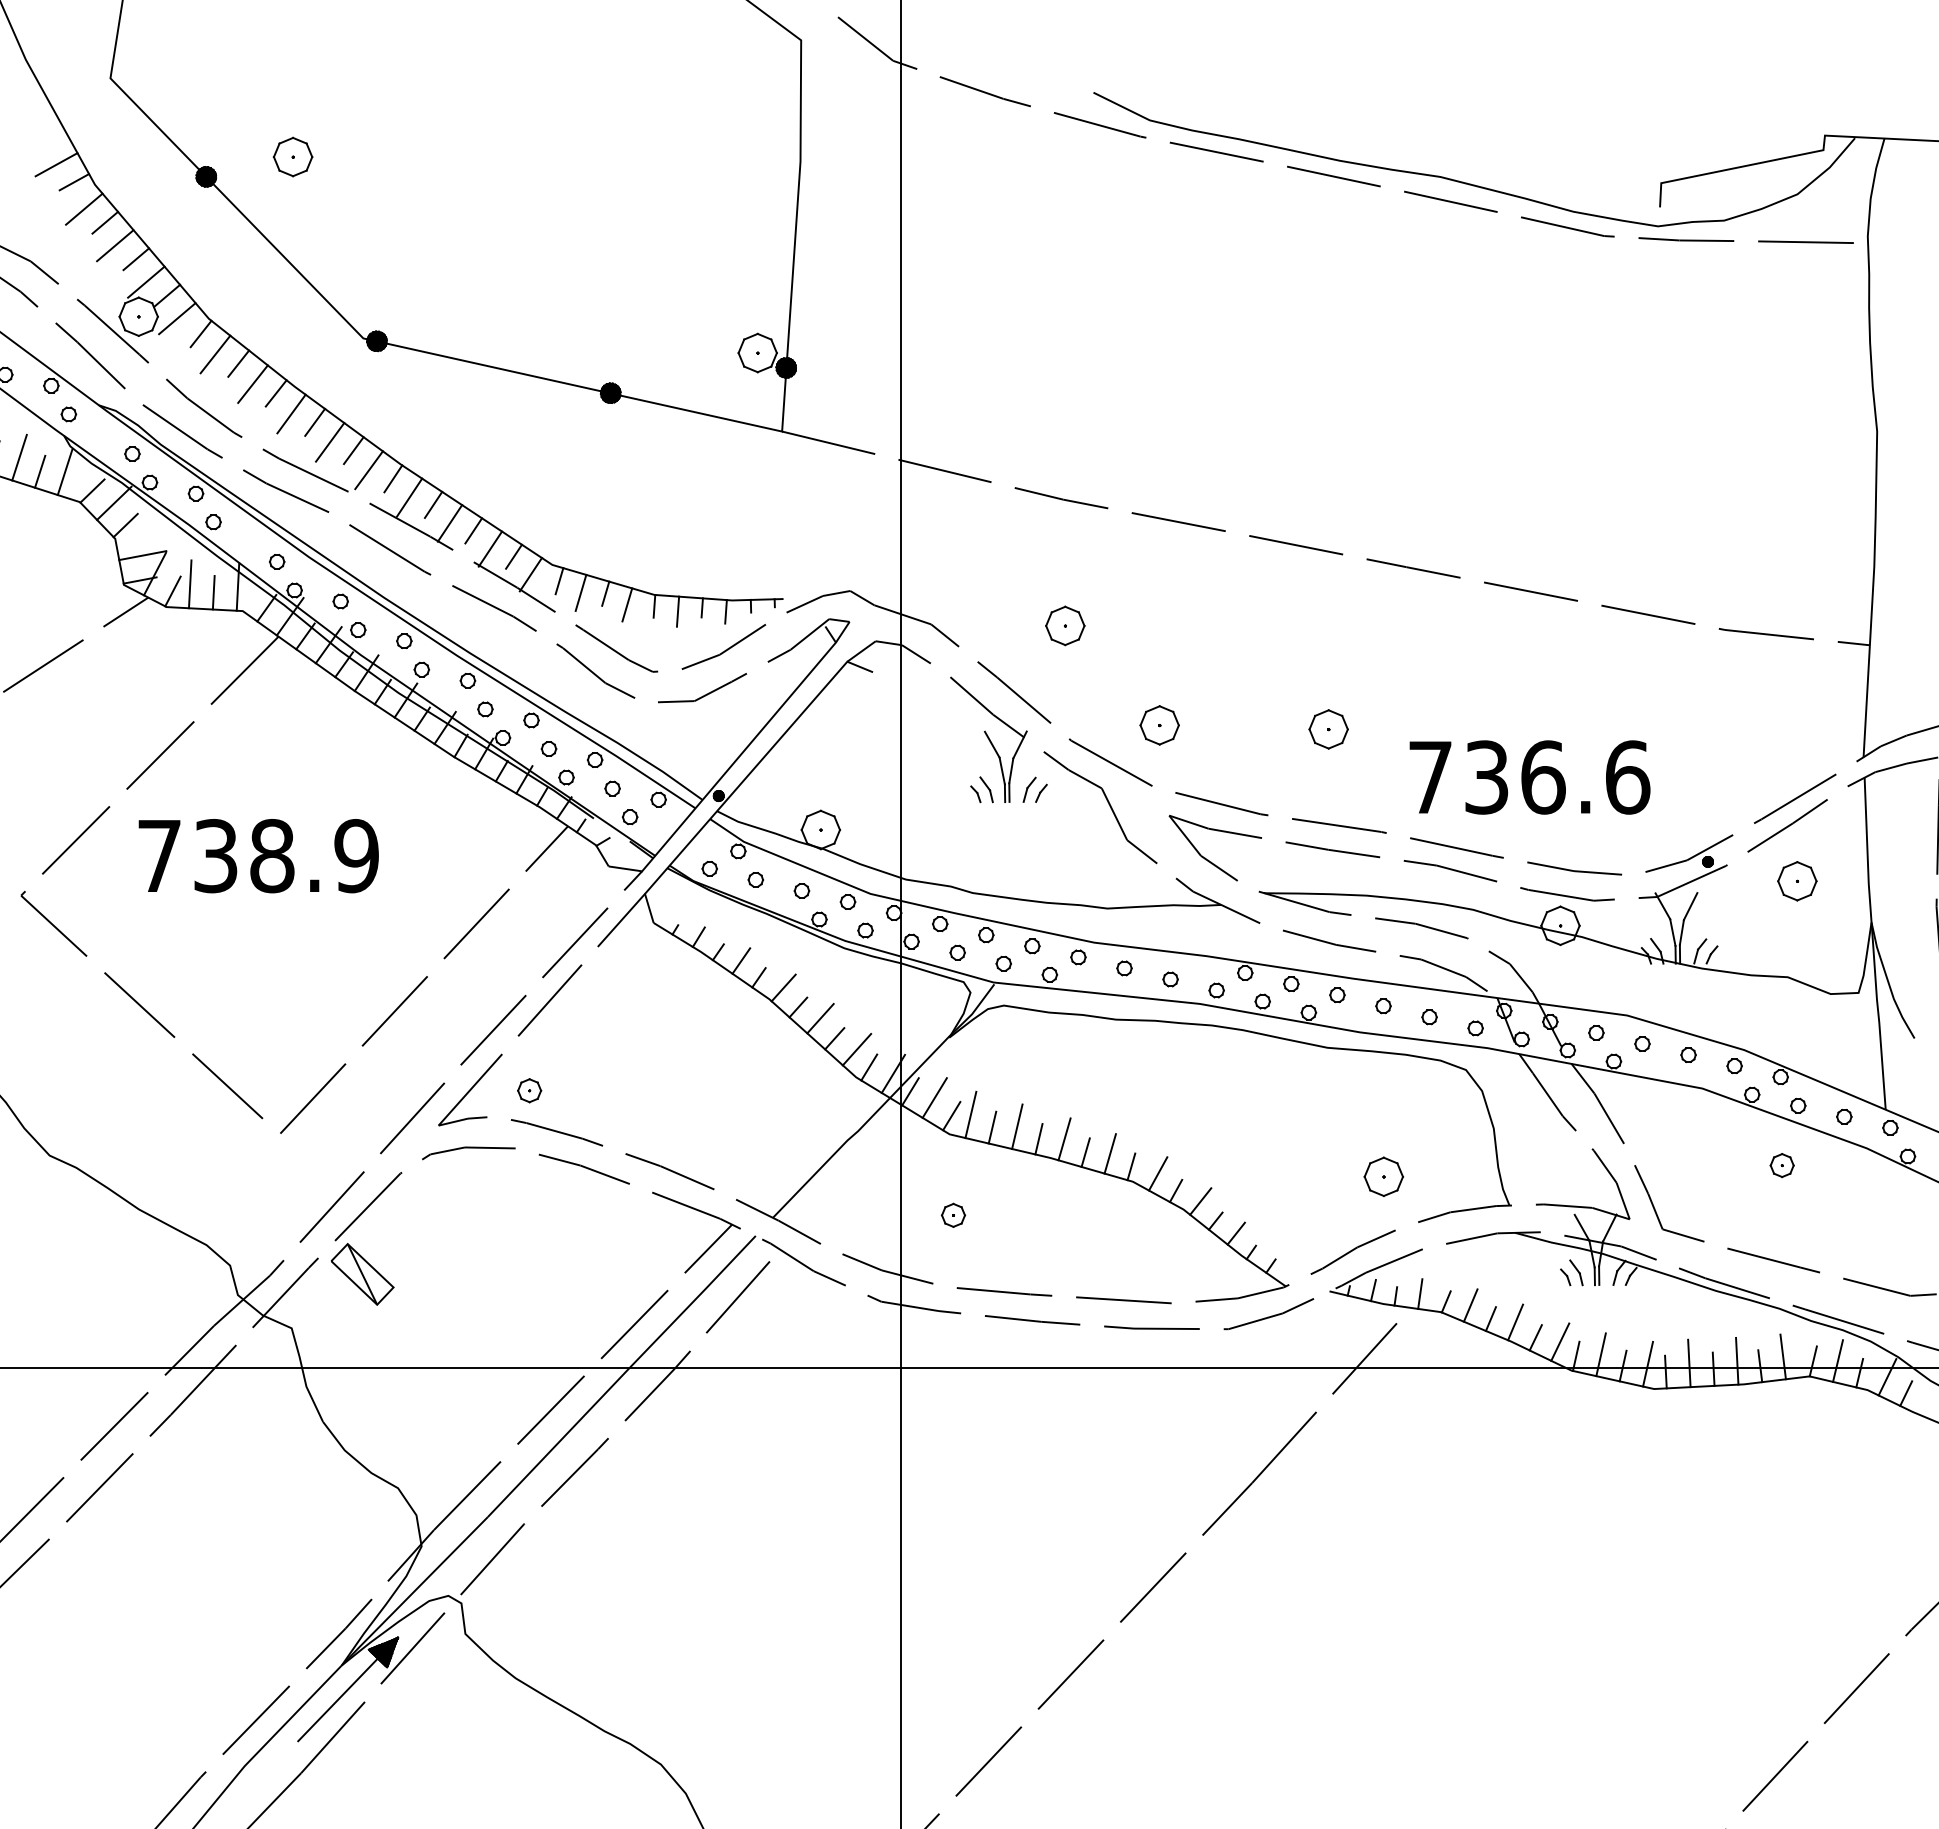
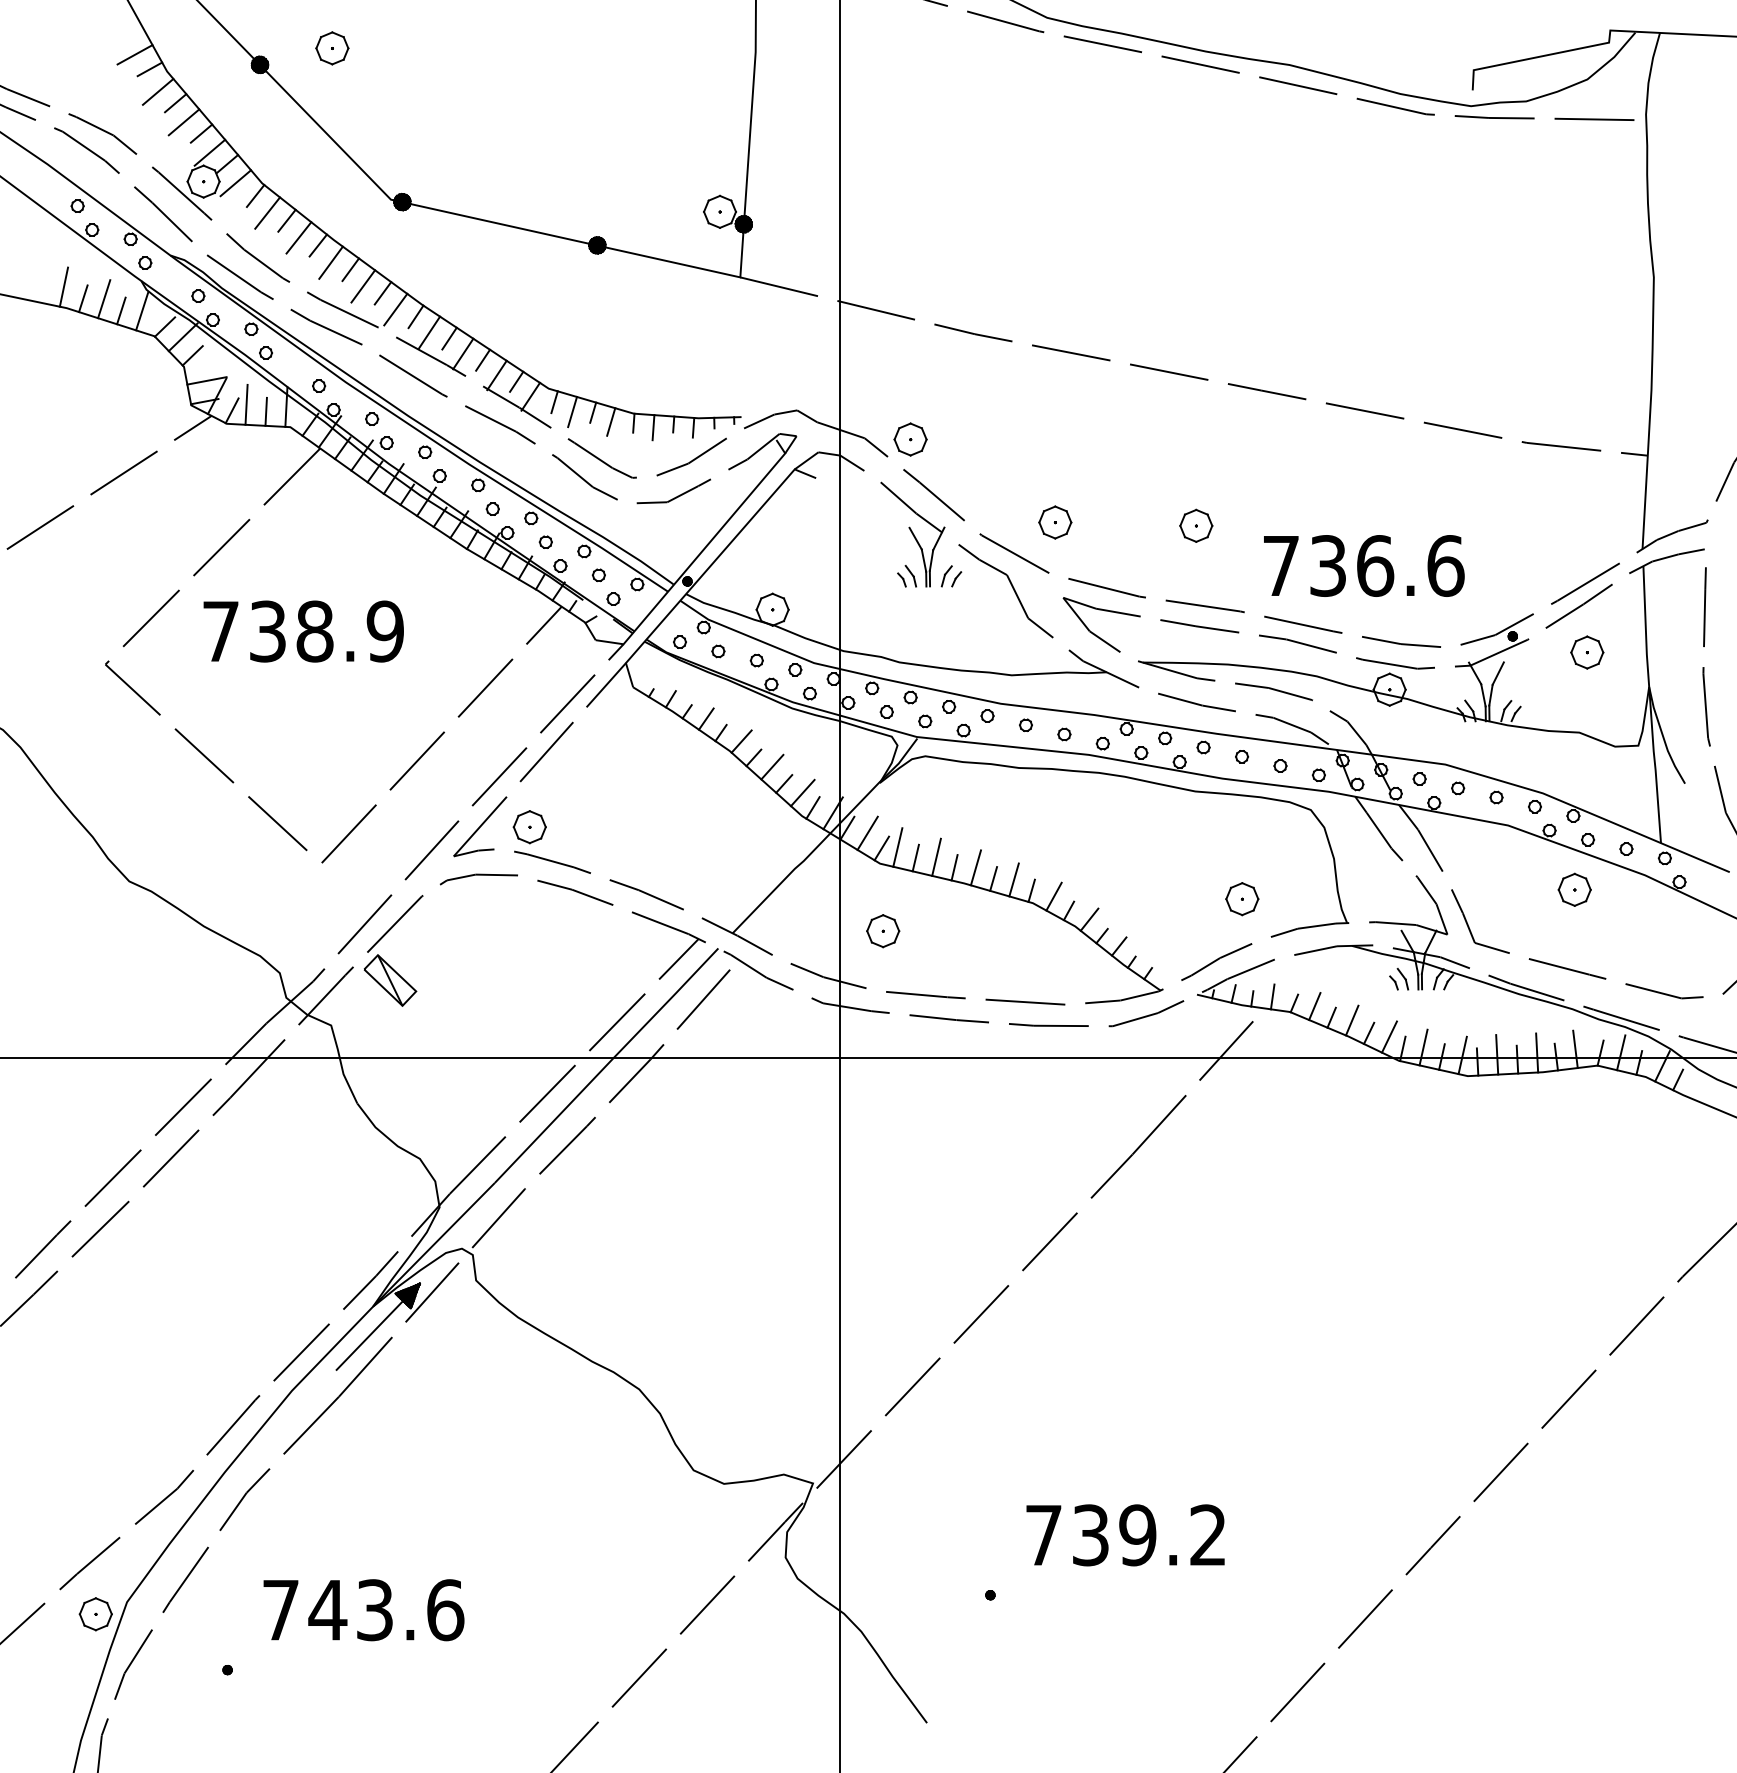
part: (1065, 625) -> (910, 439), moved
part: (529, 1090) -> (529, 827), size x1.67
part: (1782, 1165) -> (1574, 889), size x1.67
part: (953, 1215) -> (883, 931), size x1.67

